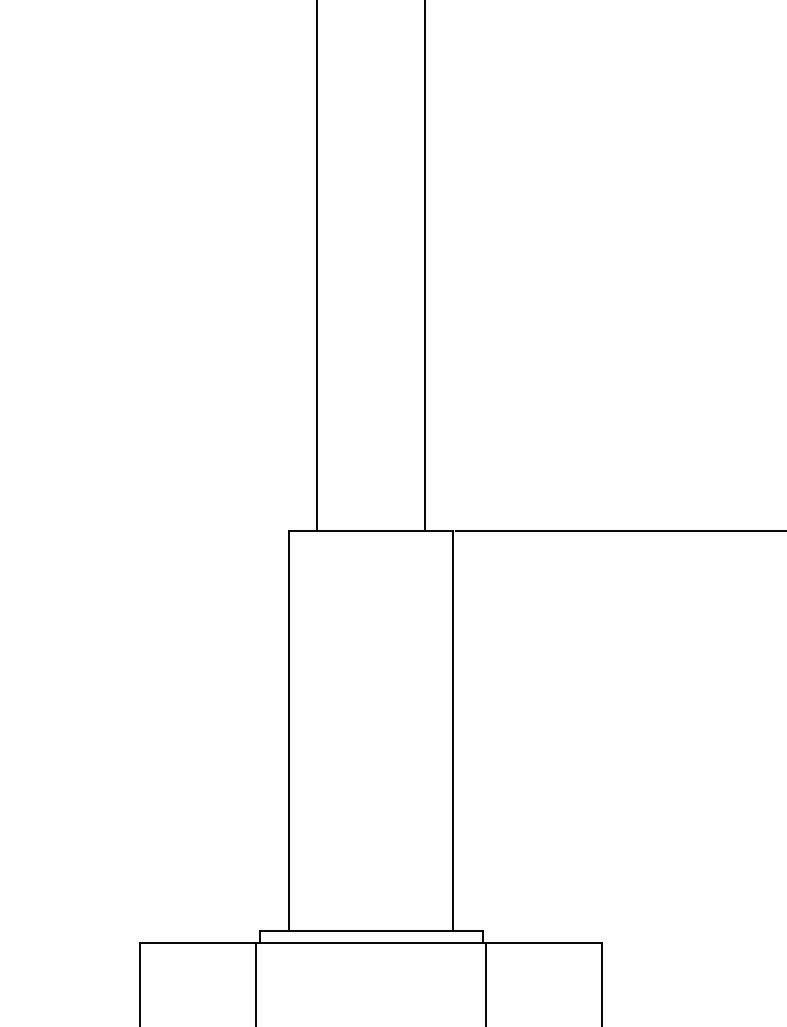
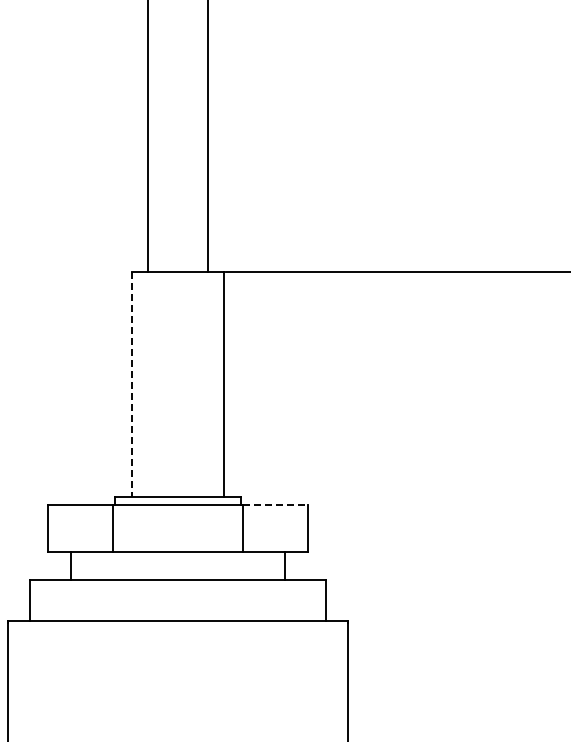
line: (288, 730) -> (131, 384), solid -> dashed
line: (543, 943) -> (275, 504), solid -> dashed

